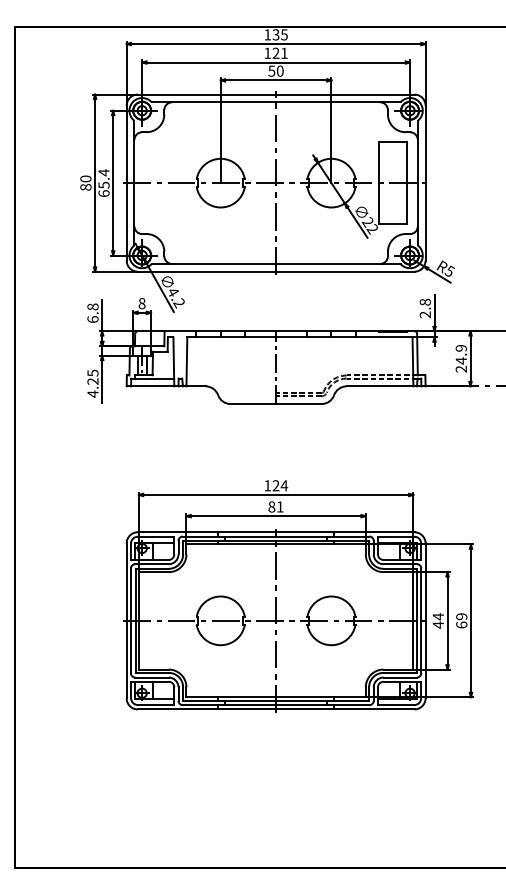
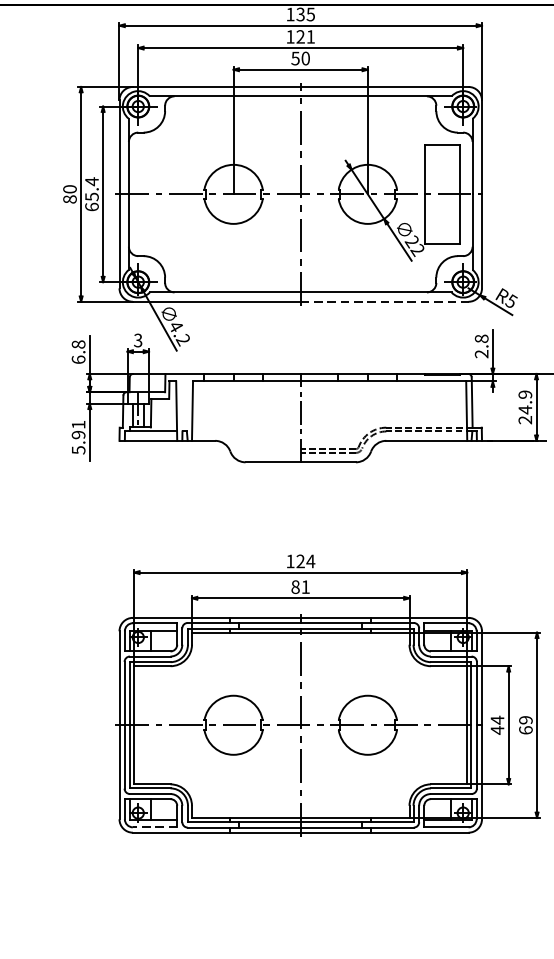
line: (345, 271) -> (384, 301), solid -> dashed
text: (141, 303) -> (137, 340), 8 -> 3
text: (92, 383) -> (78, 437), 4.25 -> 5.91
line: (155, 704) -> (154, 826), solid -> dashed

